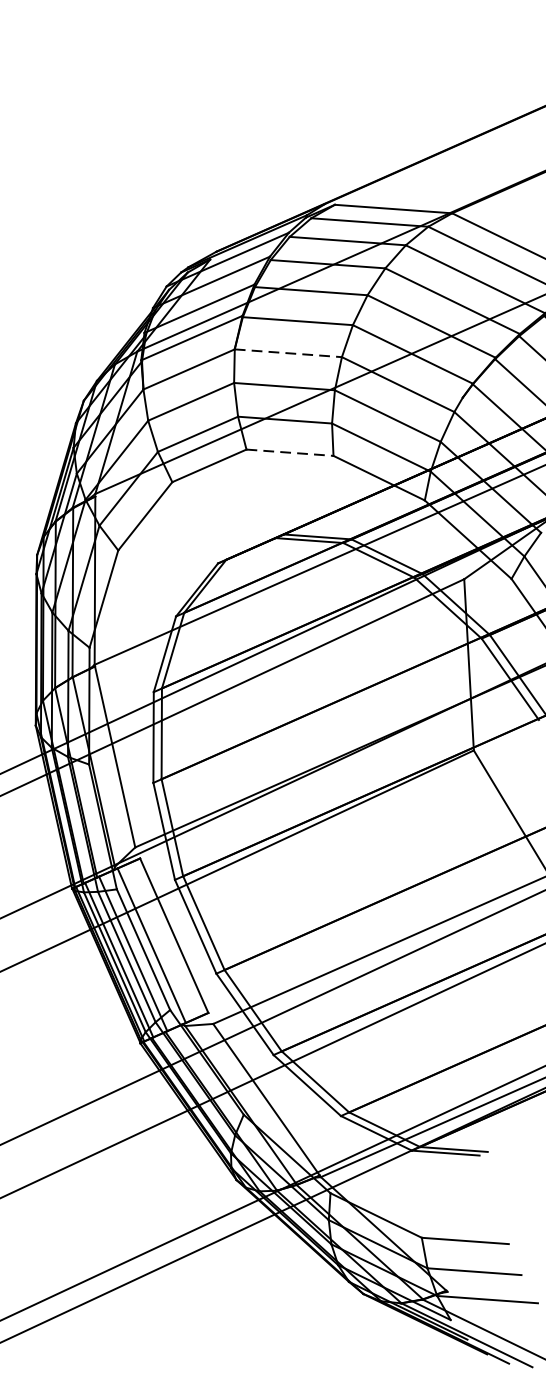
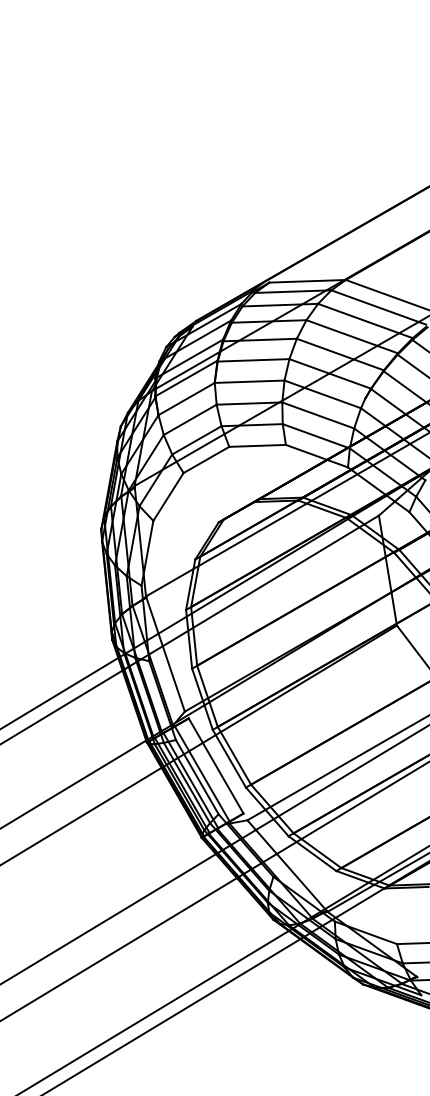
line: (288, 352) -> (249, 381), dashed -> solid
line: (291, 452) -> (258, 445), dashed -> solid

